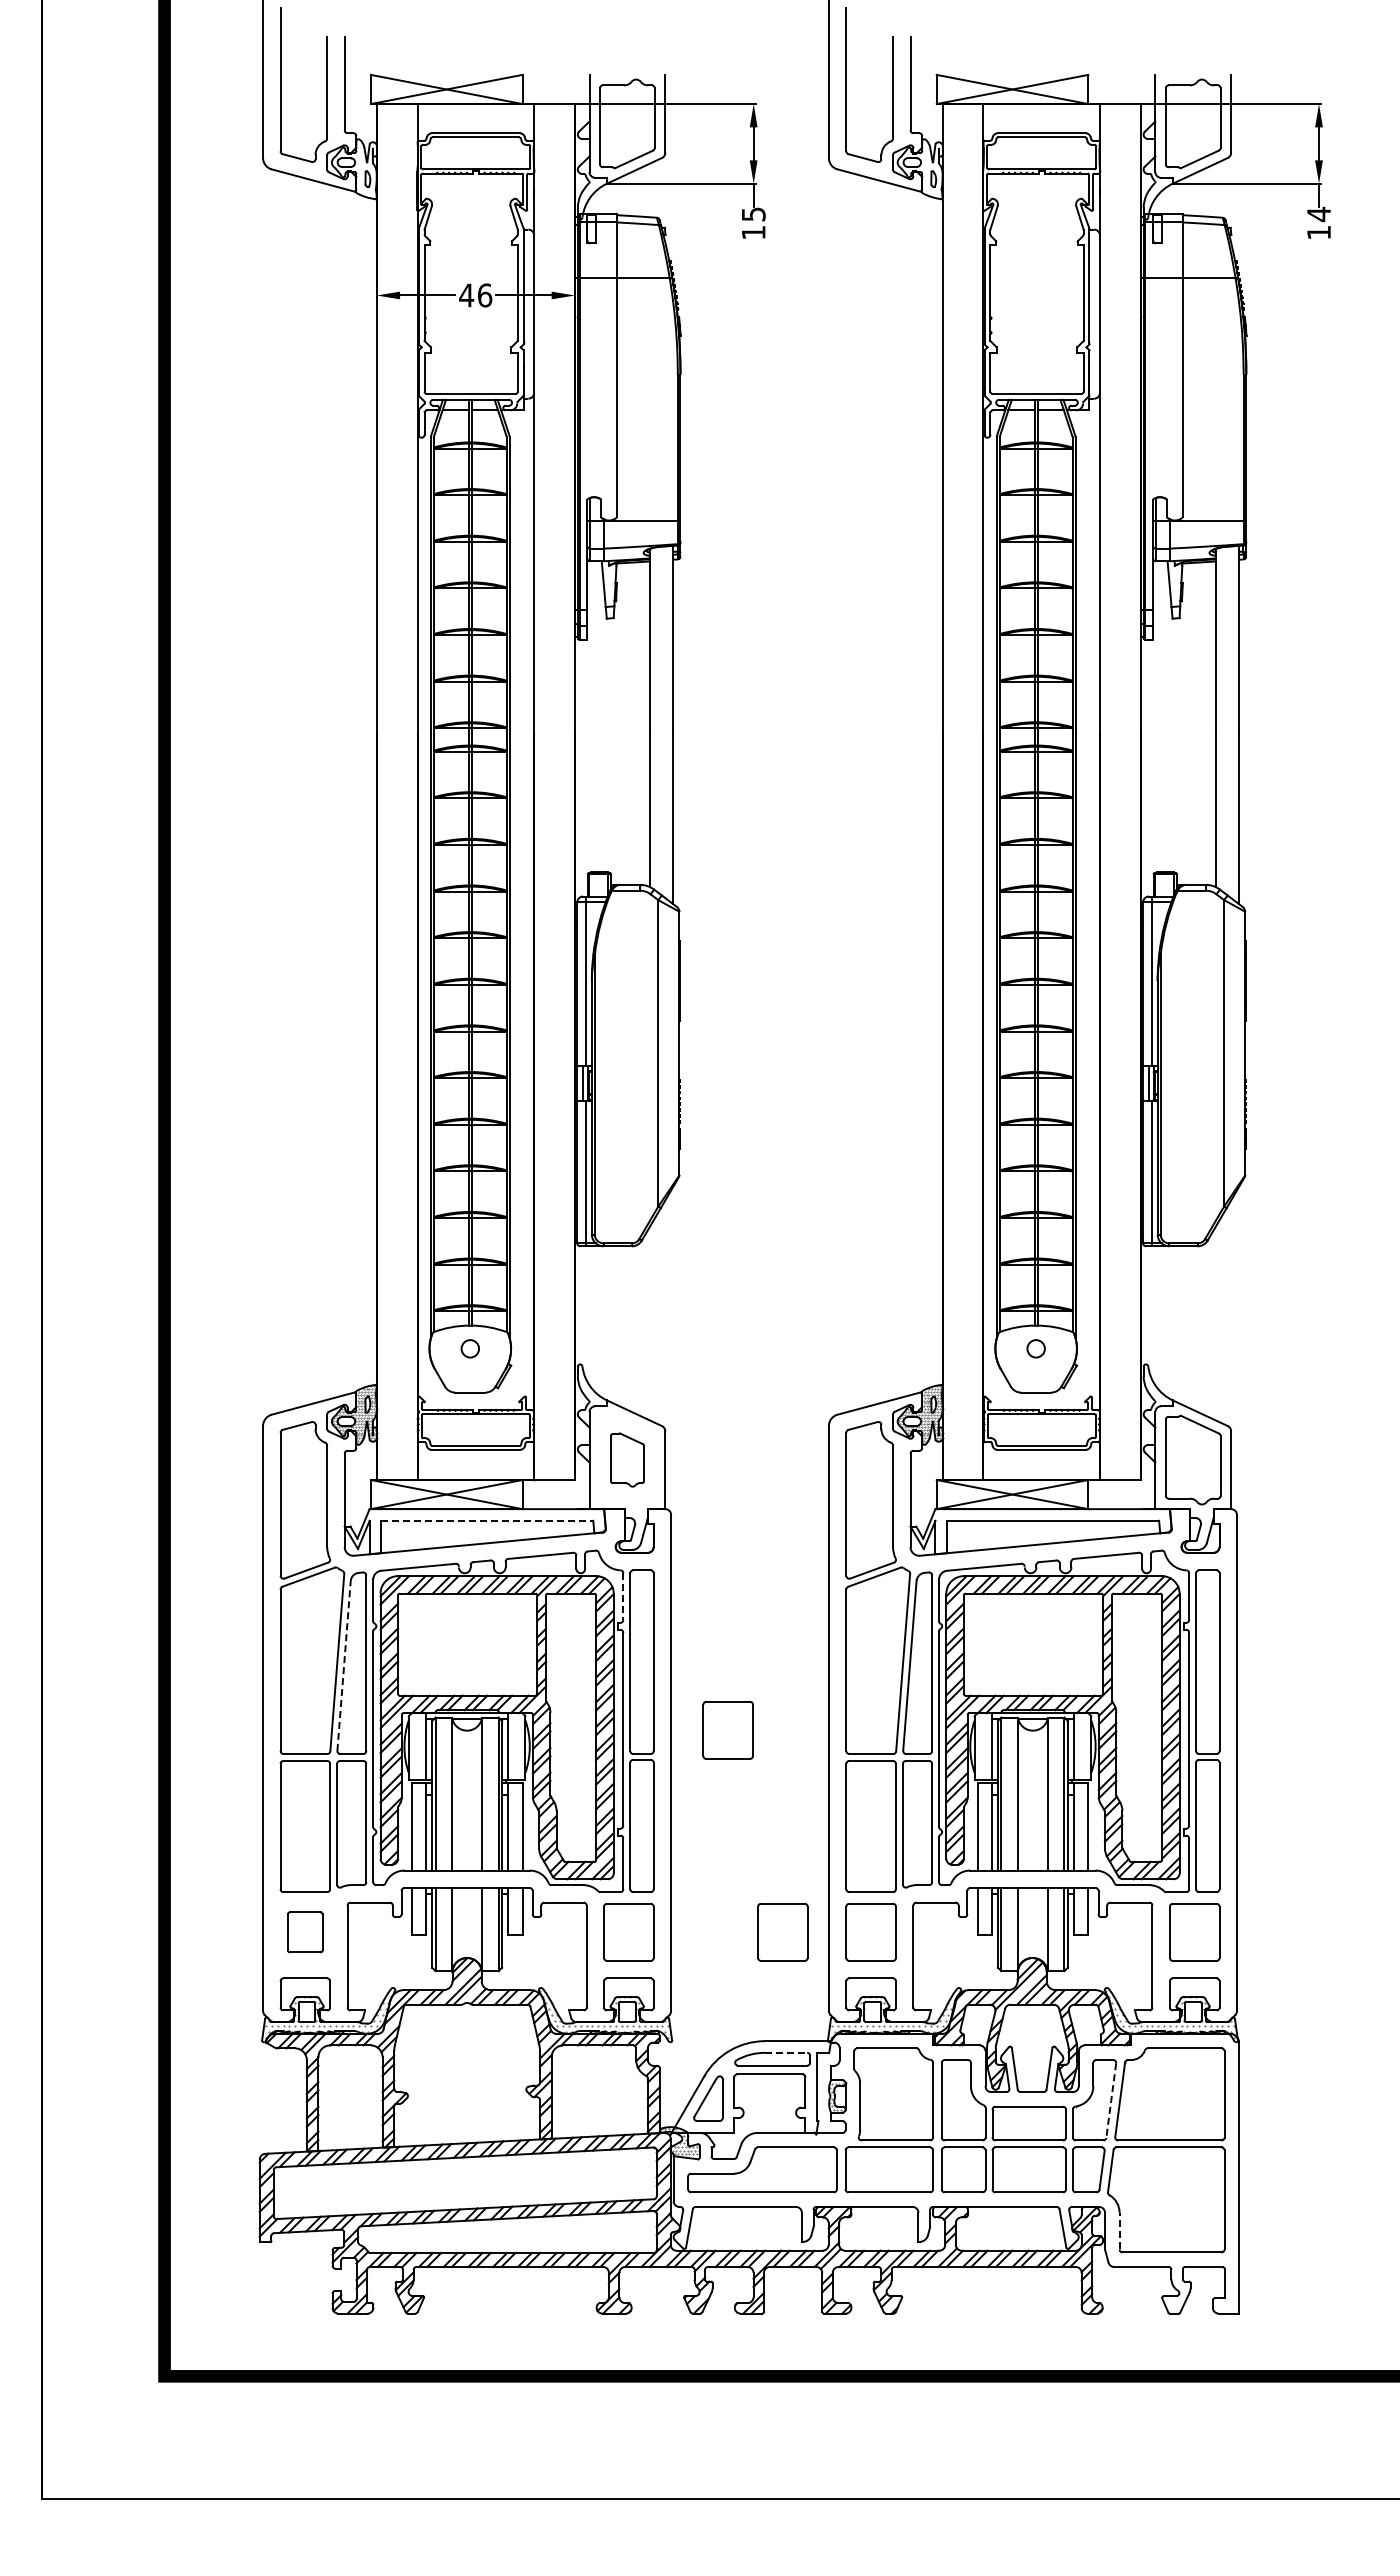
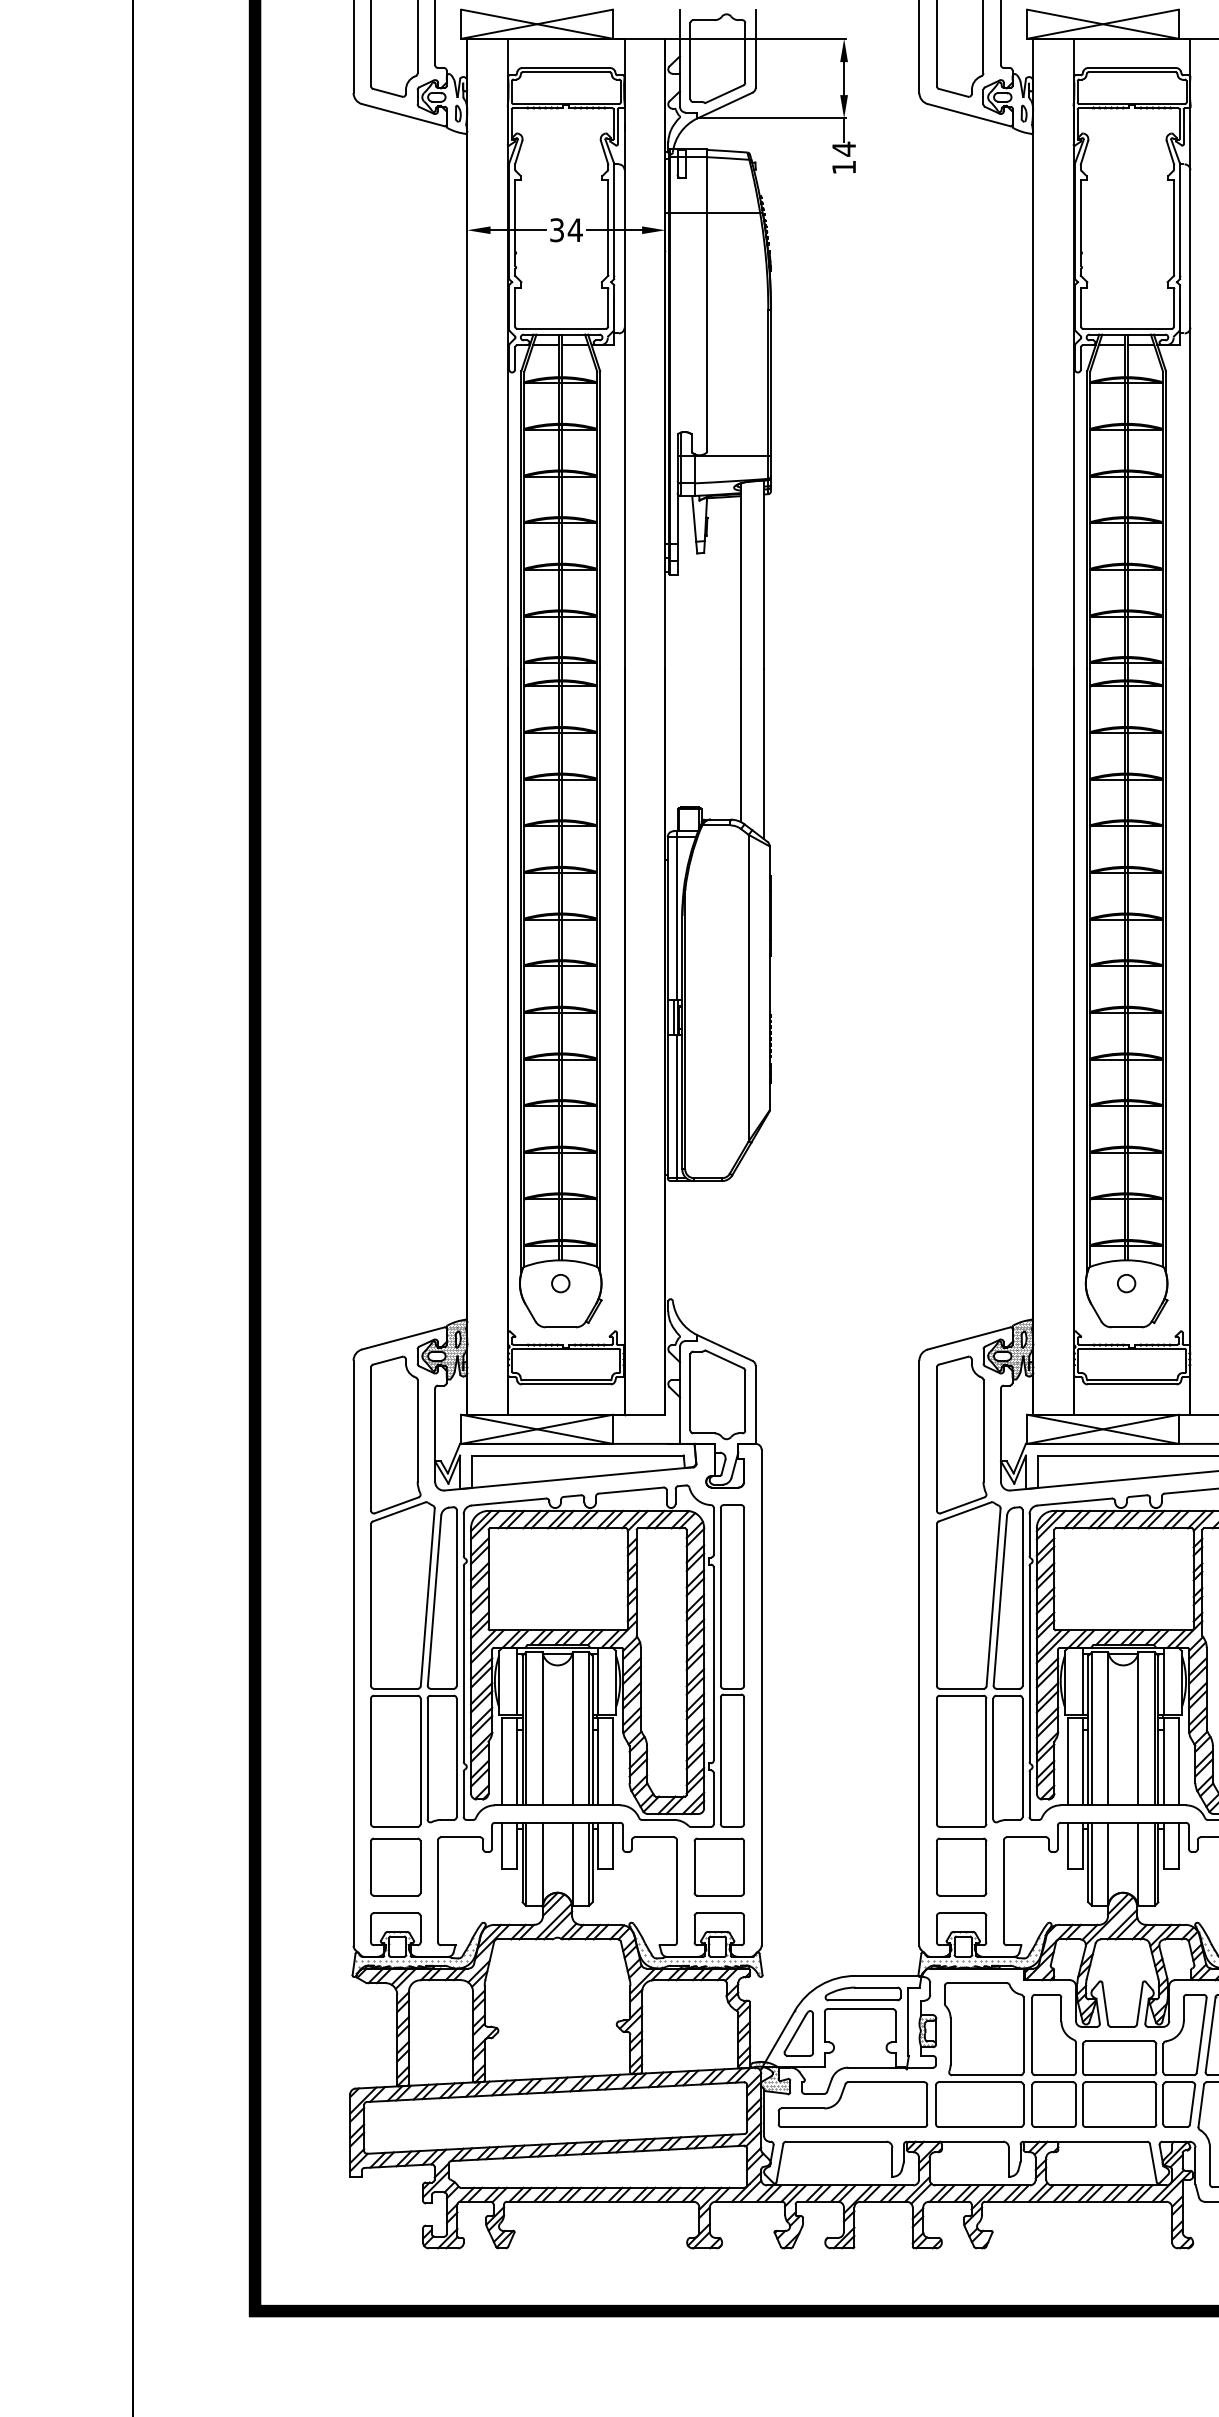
text: (753, 214) -> (843, 149), 15 -> 14
text: (475, 295) -> (565, 230), 46 -> 34
part: (627, 1459) -> (717, 1394), size x1.67
line: (487, 1520) -> (577, 1455), dashed -> solid
line: (623, 1597) -> (713, 1532), dashed -> solid
line: (344, 1665) -> (434, 1600), dashed -> solid
part: (727, 1730) -> (817, 1665), removed
part: (304, 1932) -> (394, 1867), size x1.43
part: (782, 1932) -> (872, 1867), removed
line: (786, 2052) -> (876, 1987), dashed -> solid
line: (1111, 2100) -> (1201, 2035), dashed -> solid
line: (1119, 2230) -> (1209, 2165), dashed -> solid

